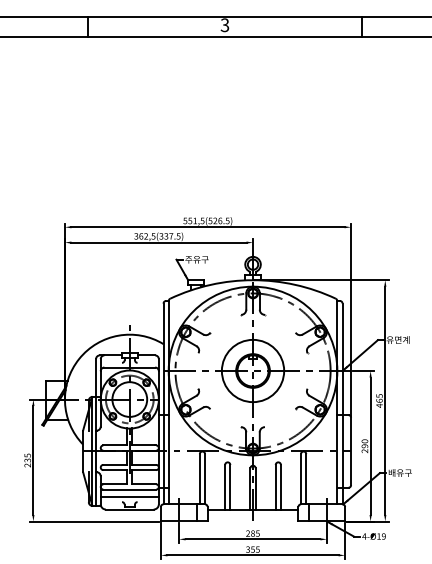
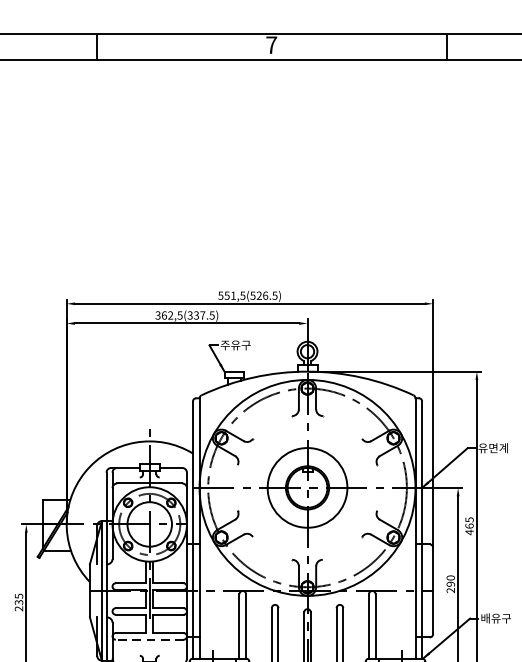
text: (224, 25) -> (271, 45), 3 -> 7
line: (129, 489) -> (149, 639), solid -> dashed
line: (129, 496) -> (149, 648), removed

